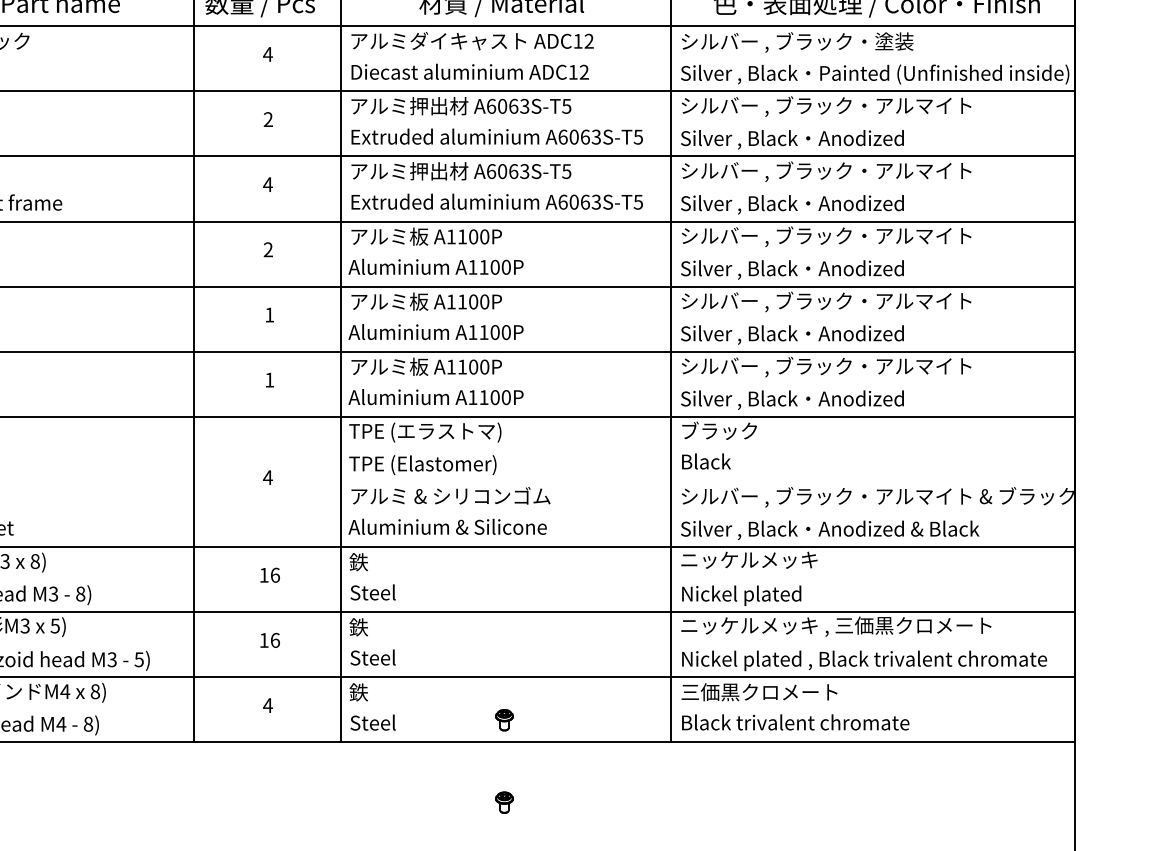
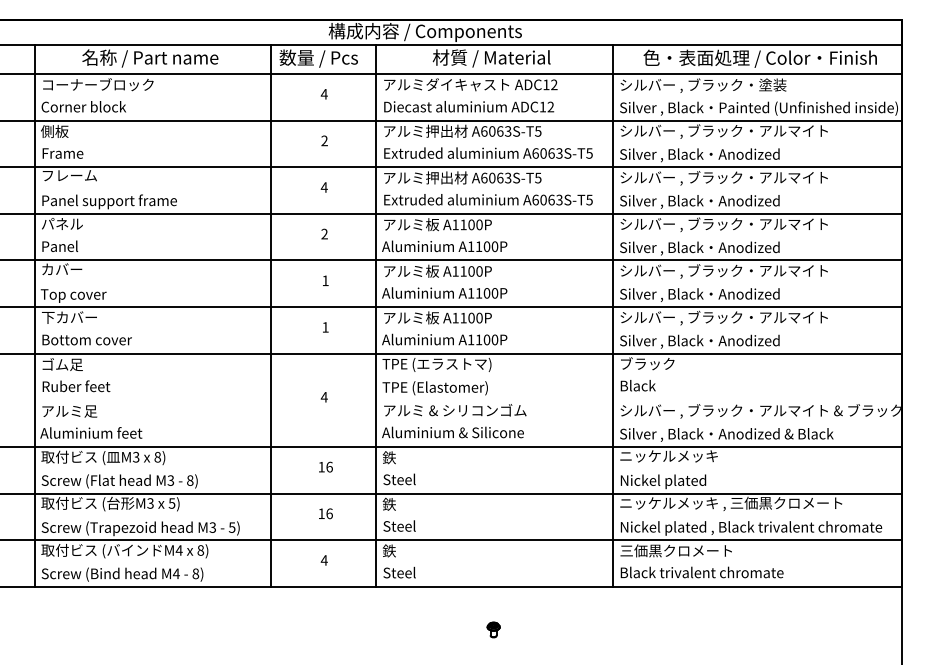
part: (504, 719) -> (493, 570), removed

